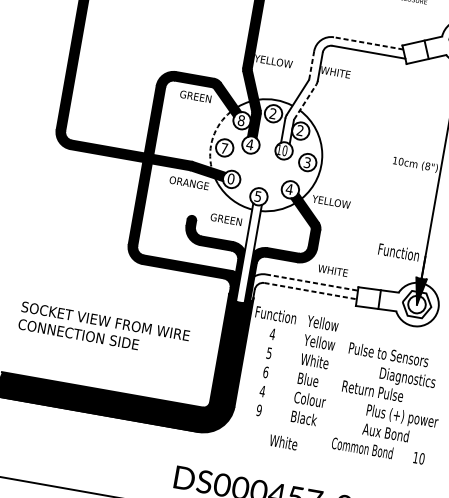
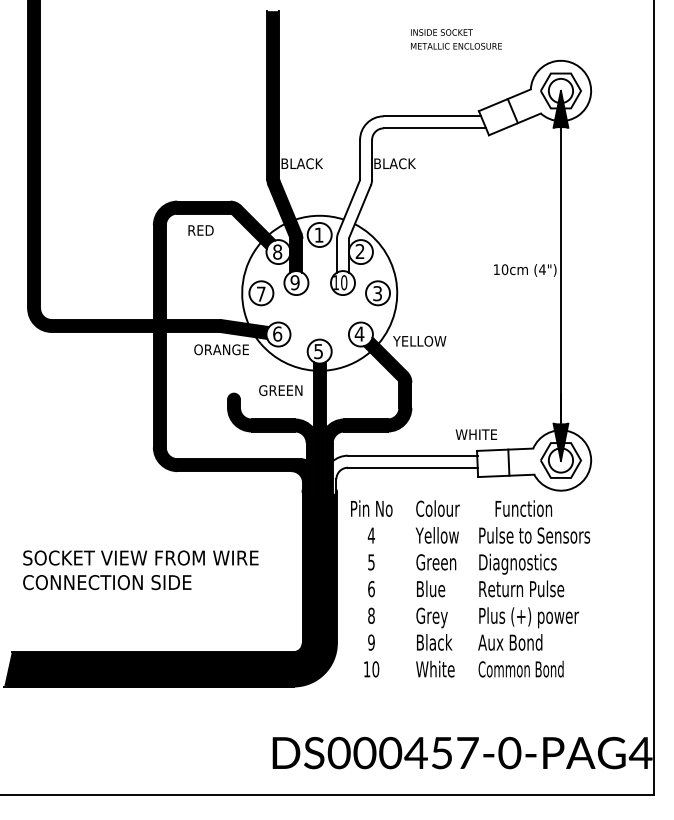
line: (368, 43) -> (432, 116), dashed -> solid
text: (273, 61) -> (306, 163), YELLOW -> BLACK
line: (312, 65) -> (360, 159), dashed -> solid
text: (335, 72) -> (394, 163), WHITE -> BLACK
text: (195, 96) -> (209, 230), GREEN -> RED
line: (305, 102) -> (360, 211), dashed -> solid
text: (272, 113) -> (318, 234), 2 -> 1
arc: (213, 137) -> (243, 281), dashed -> solid
text: (249, 144) -> (294, 282), 4 -> 9
text: (427, 166) -> (542, 269), (8") -> (4")
text: (231, 178) -> (277, 333), 0 -> 6
text: (398, 252) -> (523, 508), moved
fill: (248, 253) -> (319, 431), added
text: (333, 270) -> (476, 434), moved
line: (311, 282) -> (412, 455), dashed -> solid
line: (310, 290) -> (412, 467), dashed -> solid
text: (276, 314) -> (371, 508), Function -> Pin No
text: (323, 323) -> (437, 508), Yellow -> Colour
text: (315, 360) -> (436, 561), White -> Green
text: (407, 378) -> (517, 563), moved
text: (262, 391) -> (371, 615), 4 -> 8
text: (311, 401) -> (440, 617), Colour -> Grey
text: (400, 425) -> (528, 628), moved
text: (283, 441) -> (435, 668), moved
text: (418, 458) -> (371, 669), moved

